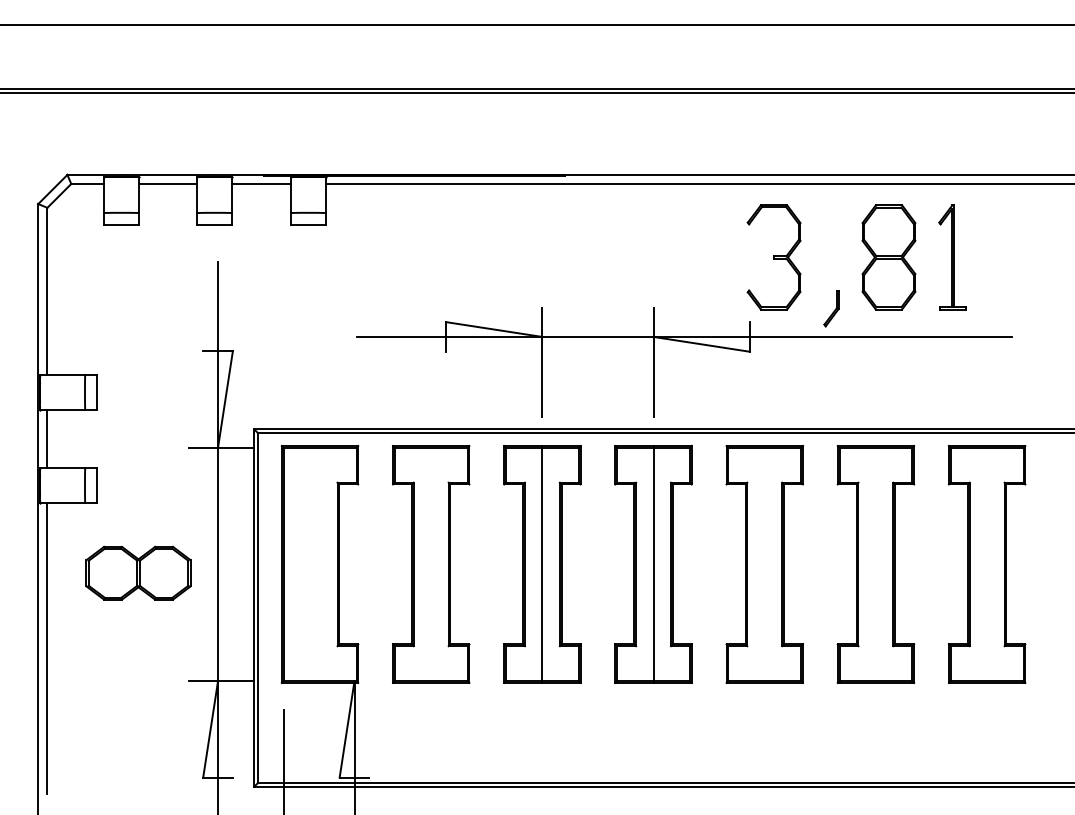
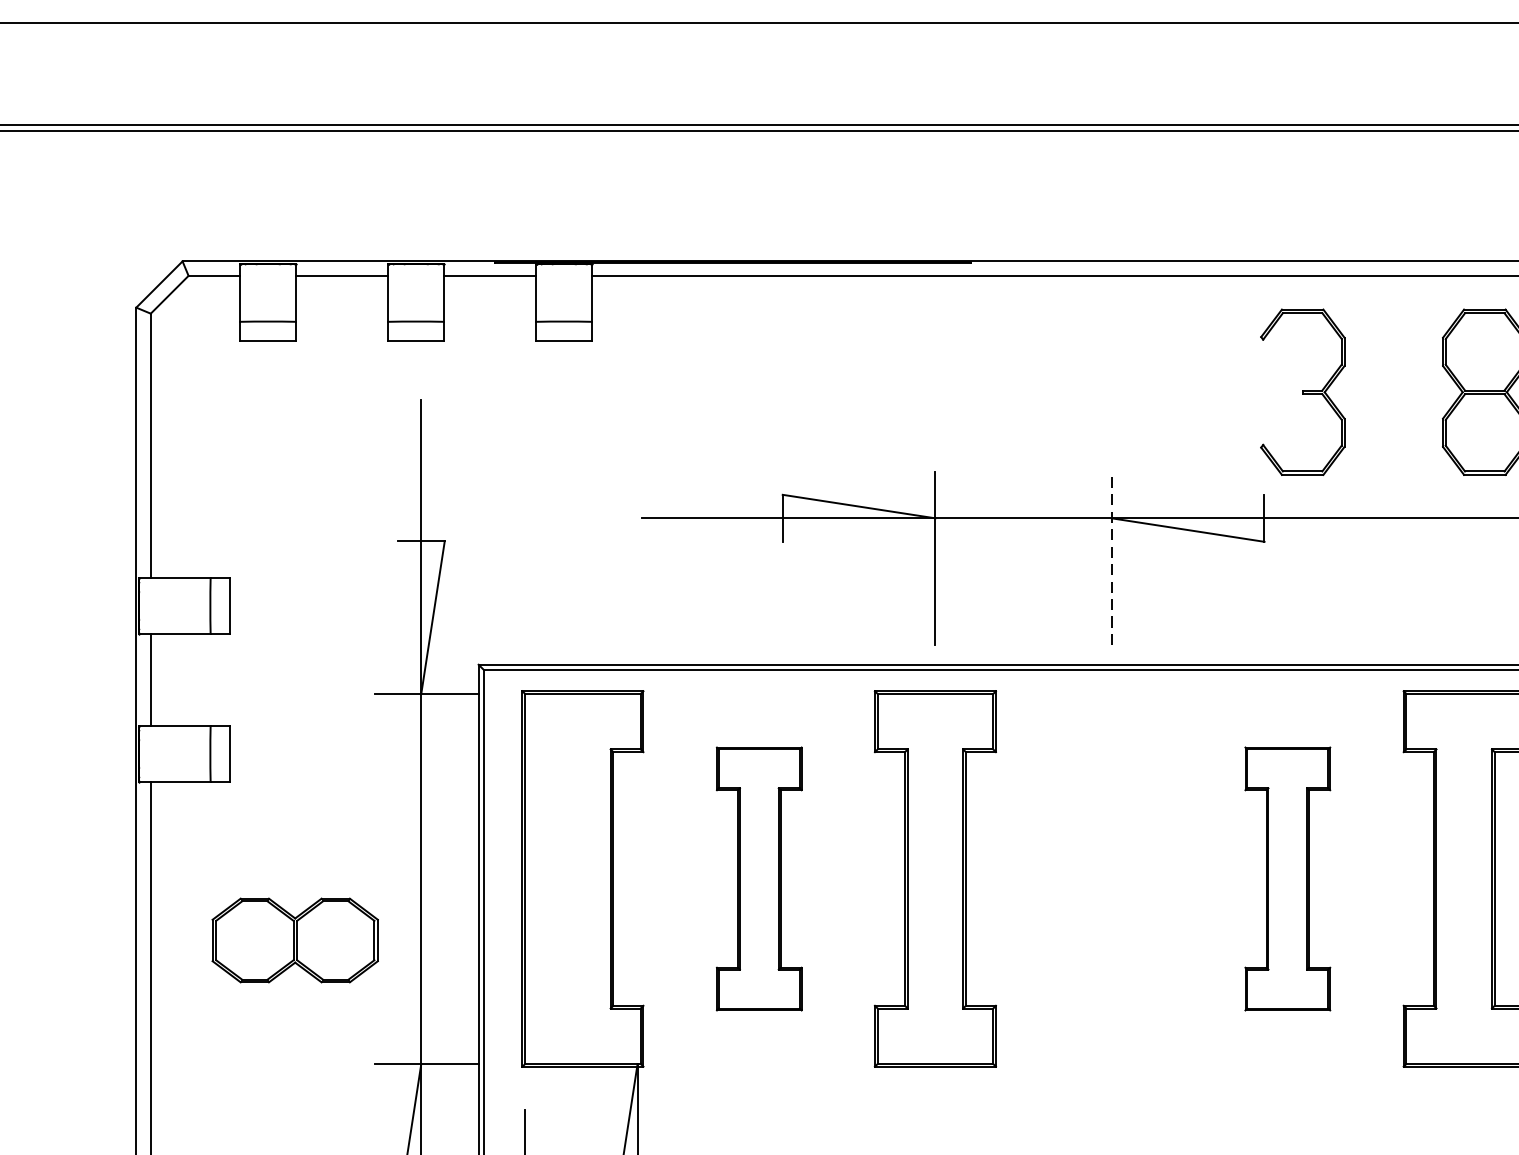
part: (831, 308) -> (1393, 473), removed
line: (653, 362) -> (1111, 558), solid -> dashed
part: (431, 564) -> (759, 879), size x0.7
line: (542, 564) -> (935, 879), removed
part: (653, 564) -> (1111, 879), removed
part: (764, 564) -> (1287, 879), size x0.7
part: (138, 572) -> (295, 939), moved

